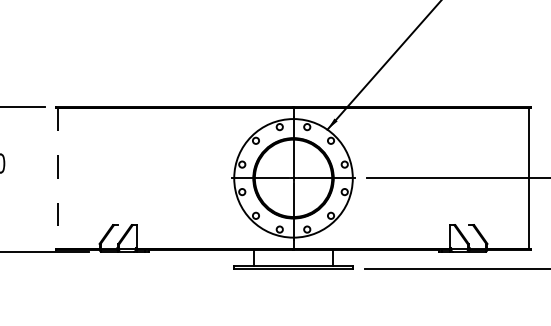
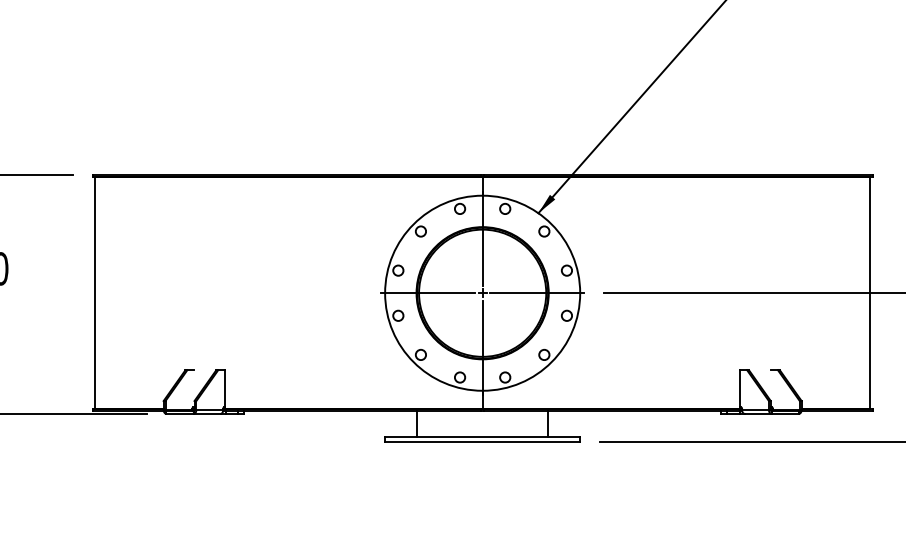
line: (57, 178) -> (94, 293), dashed -> solid

